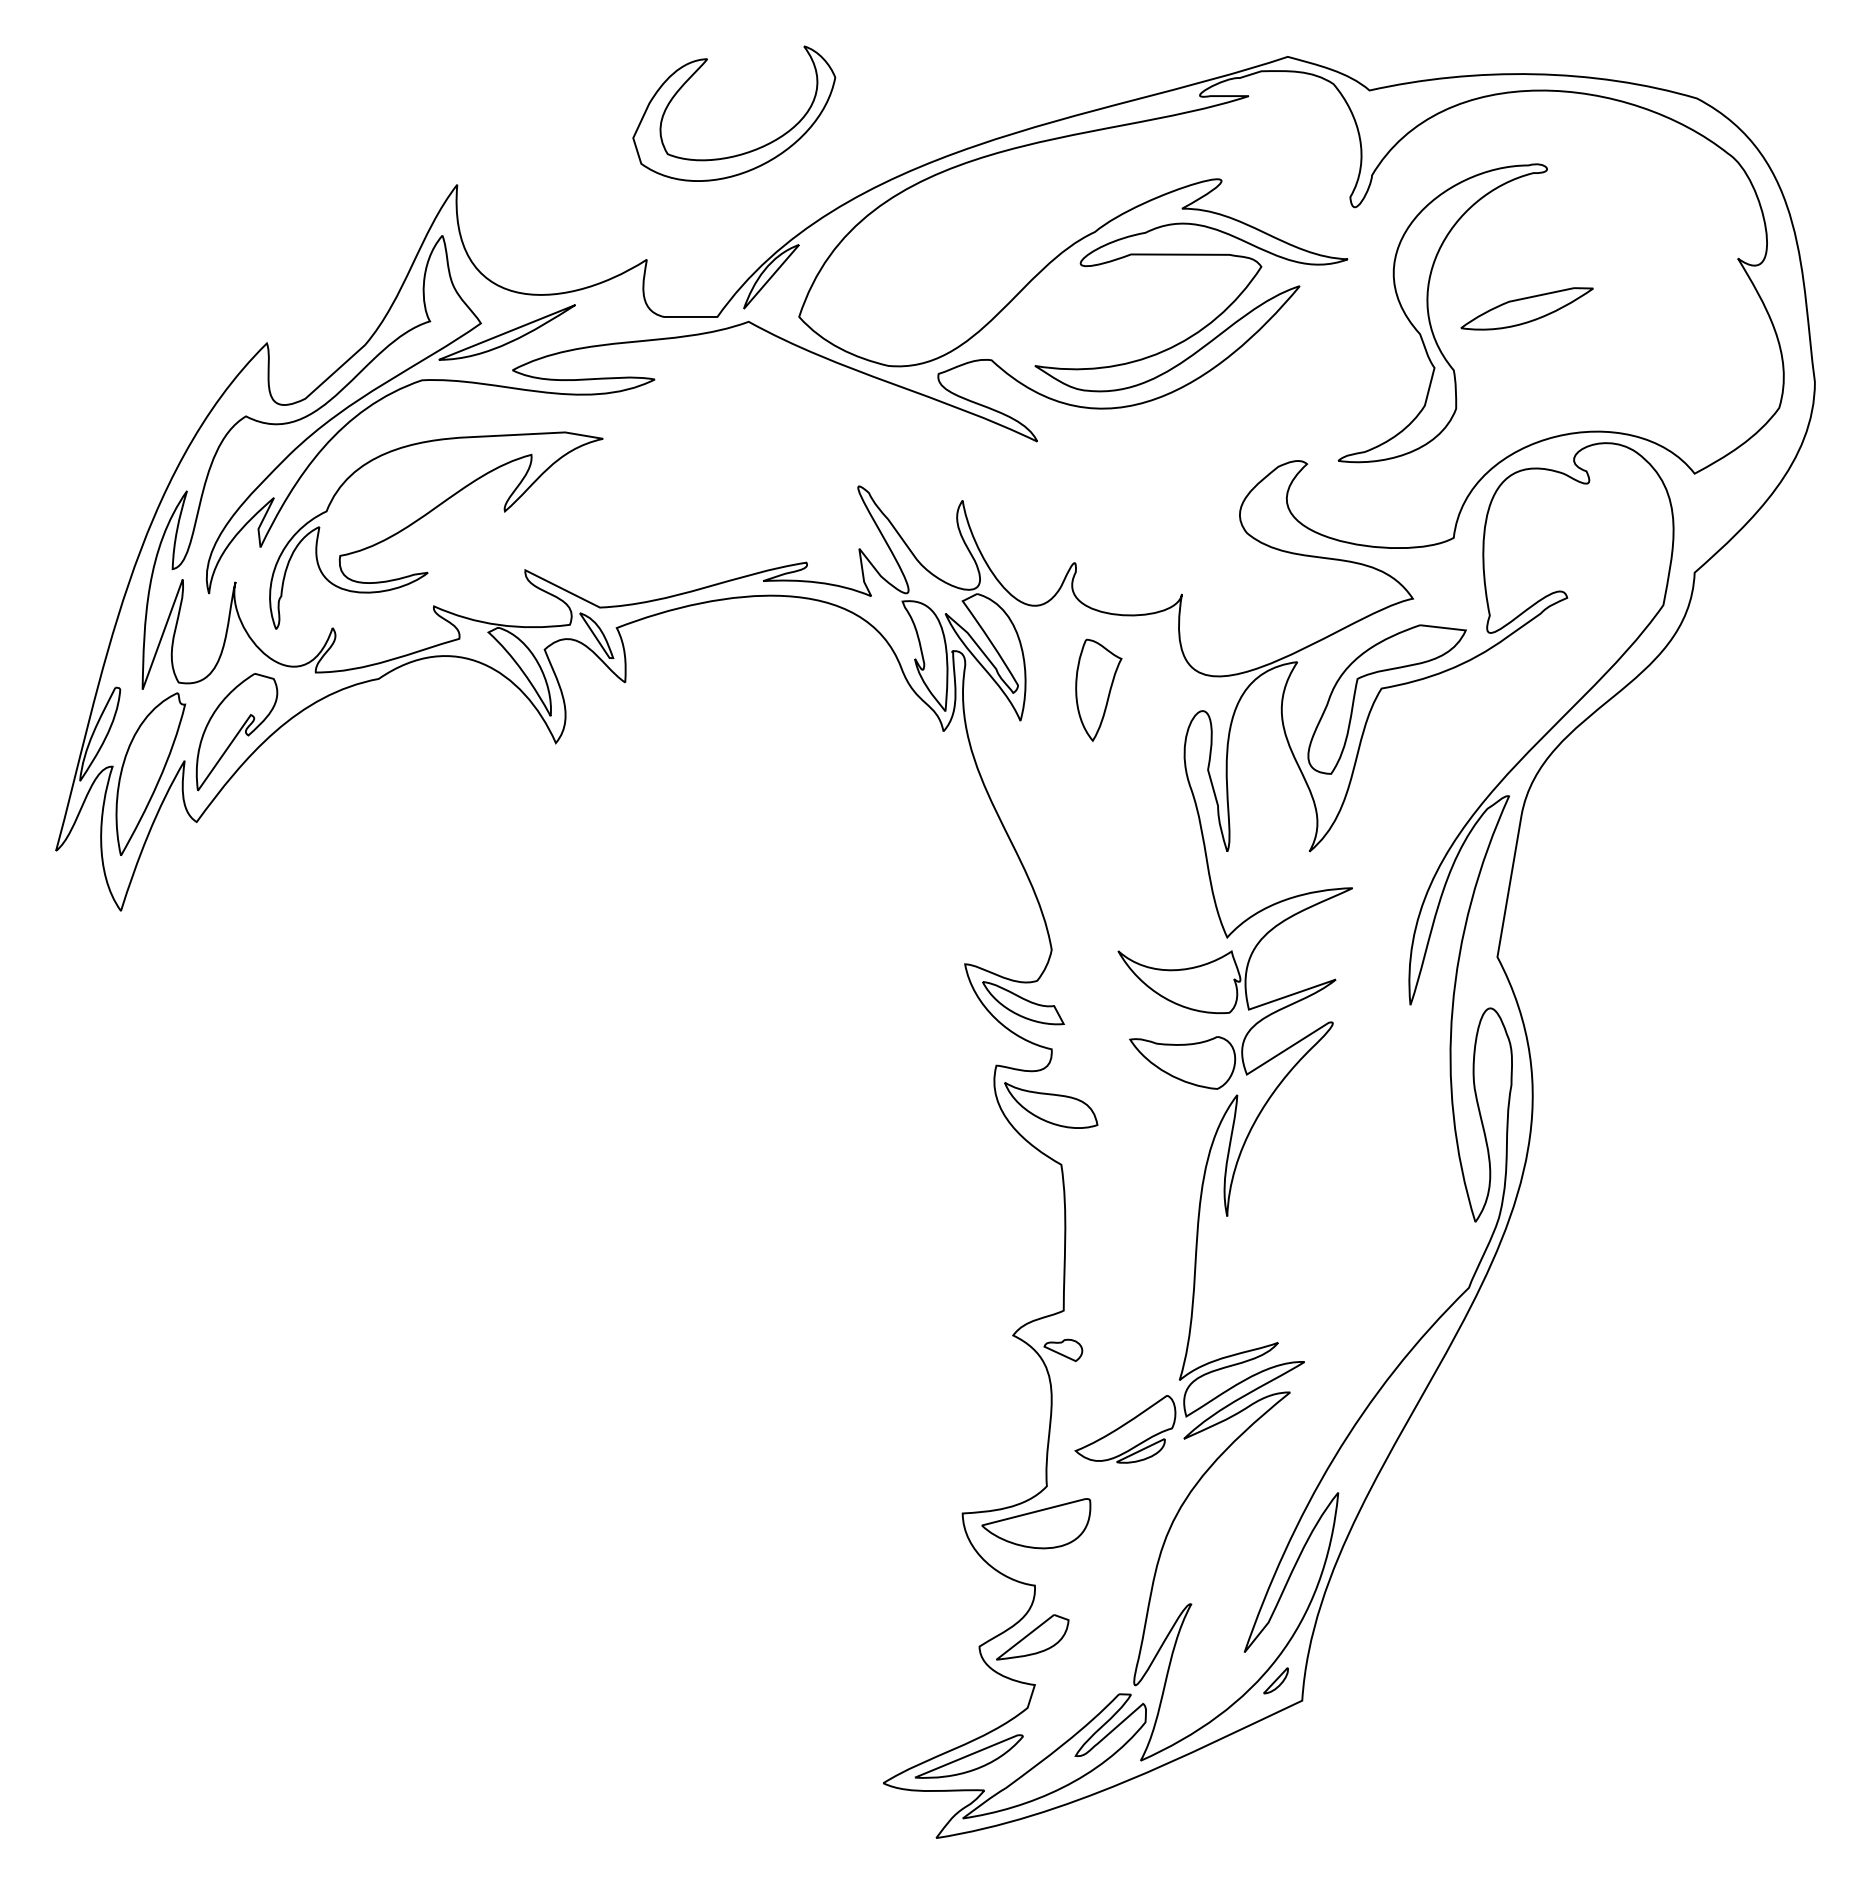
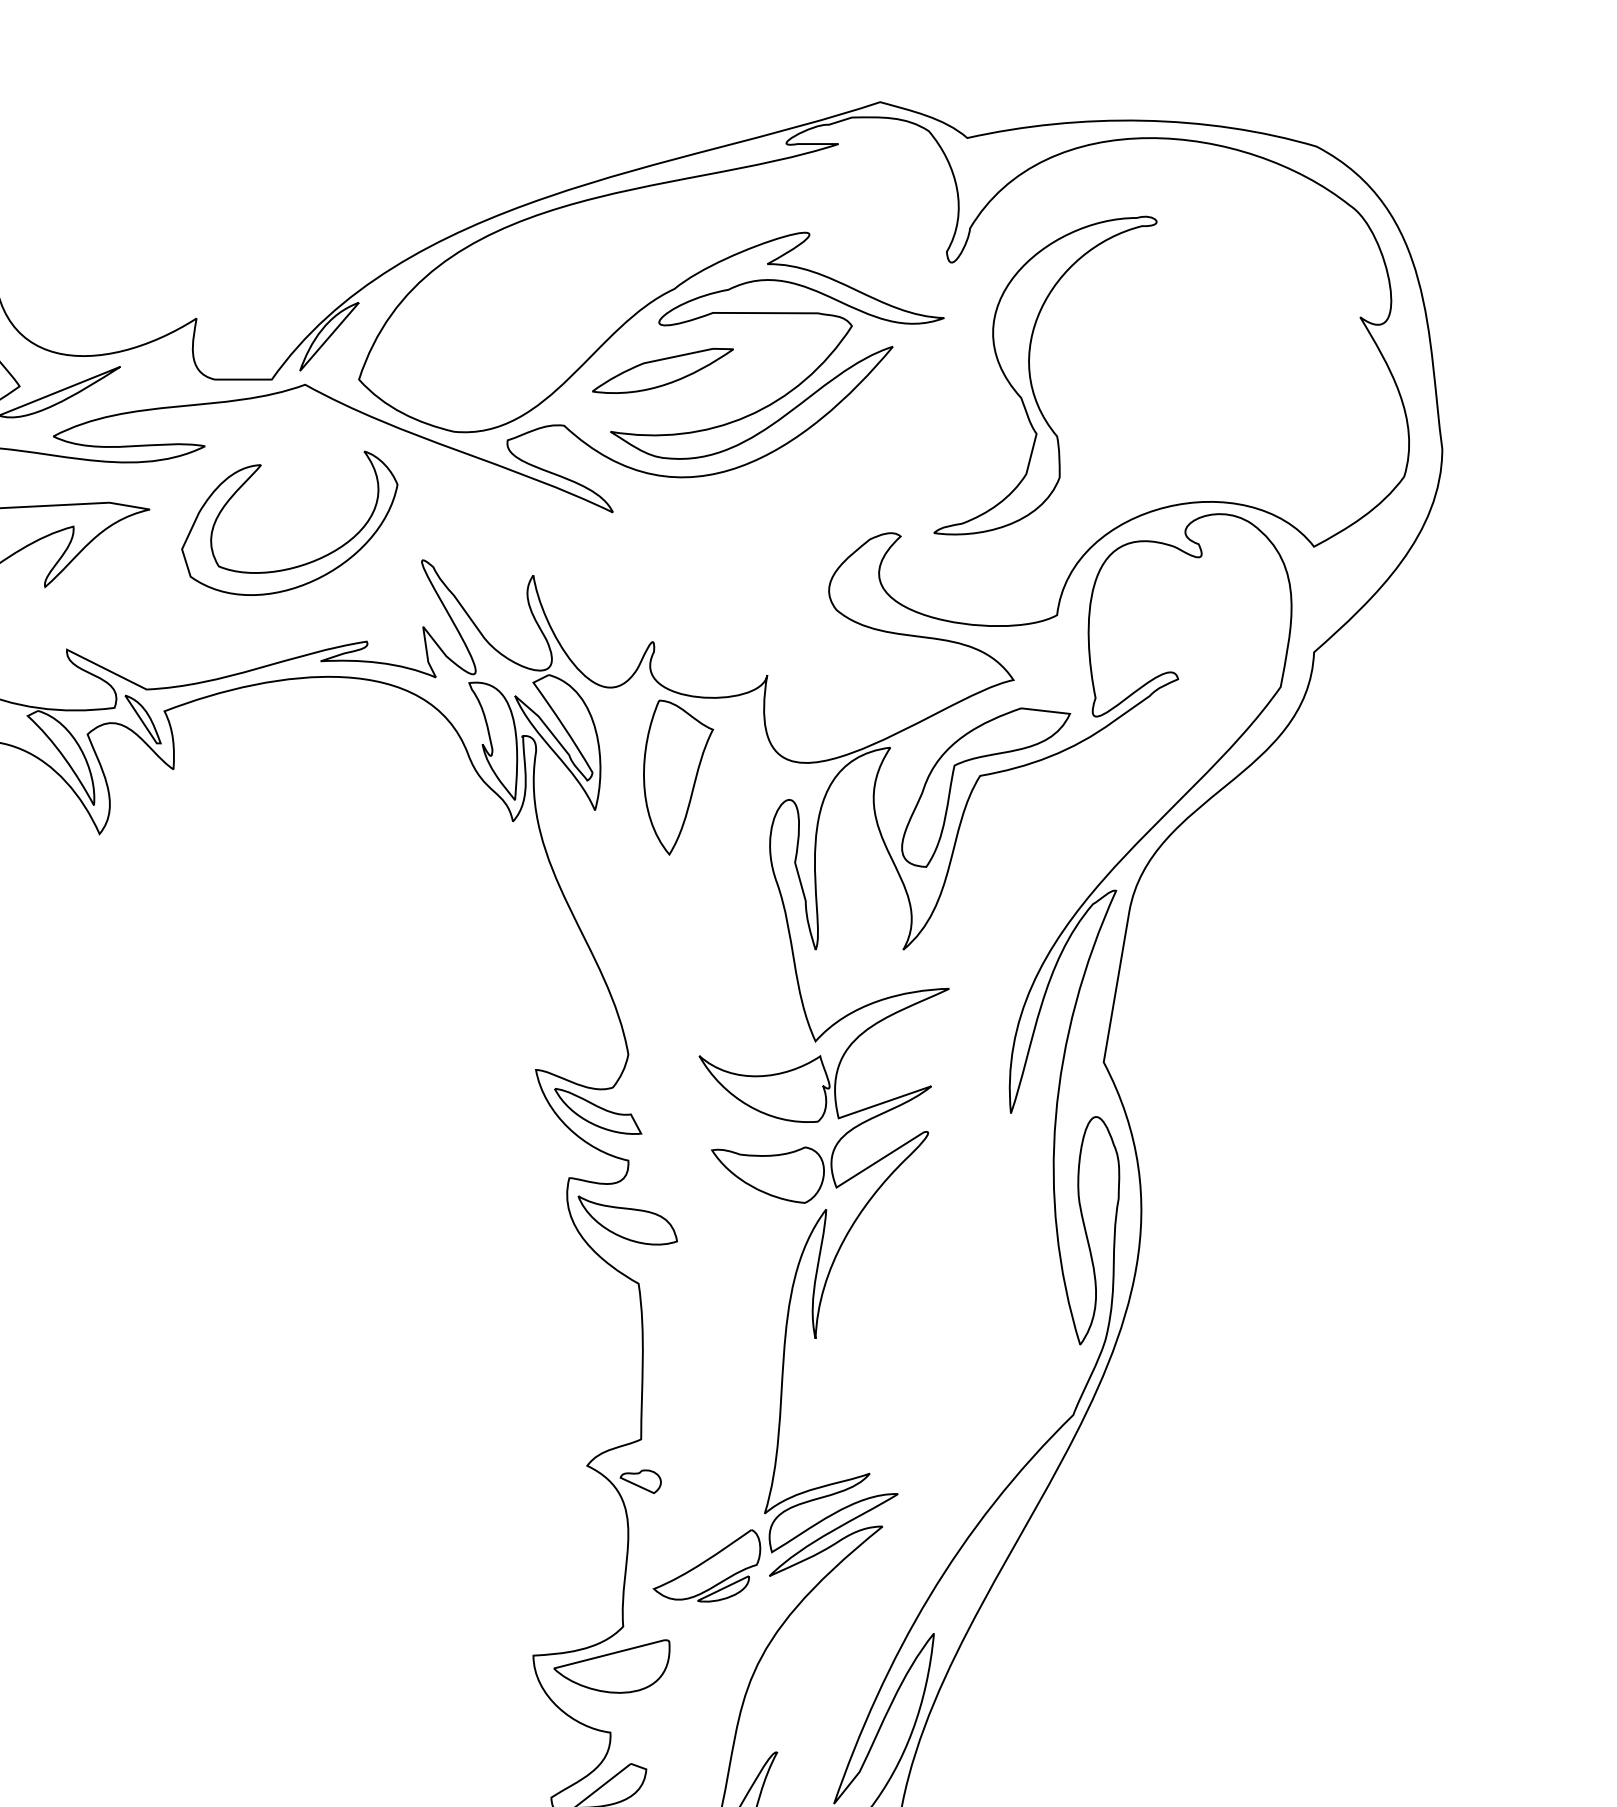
part: (747, 151) -> (303, 563), moved
part: (1526, 308) -> (662, 370), moved
part: (1098, 690) -> (678, 777), size x1.43

